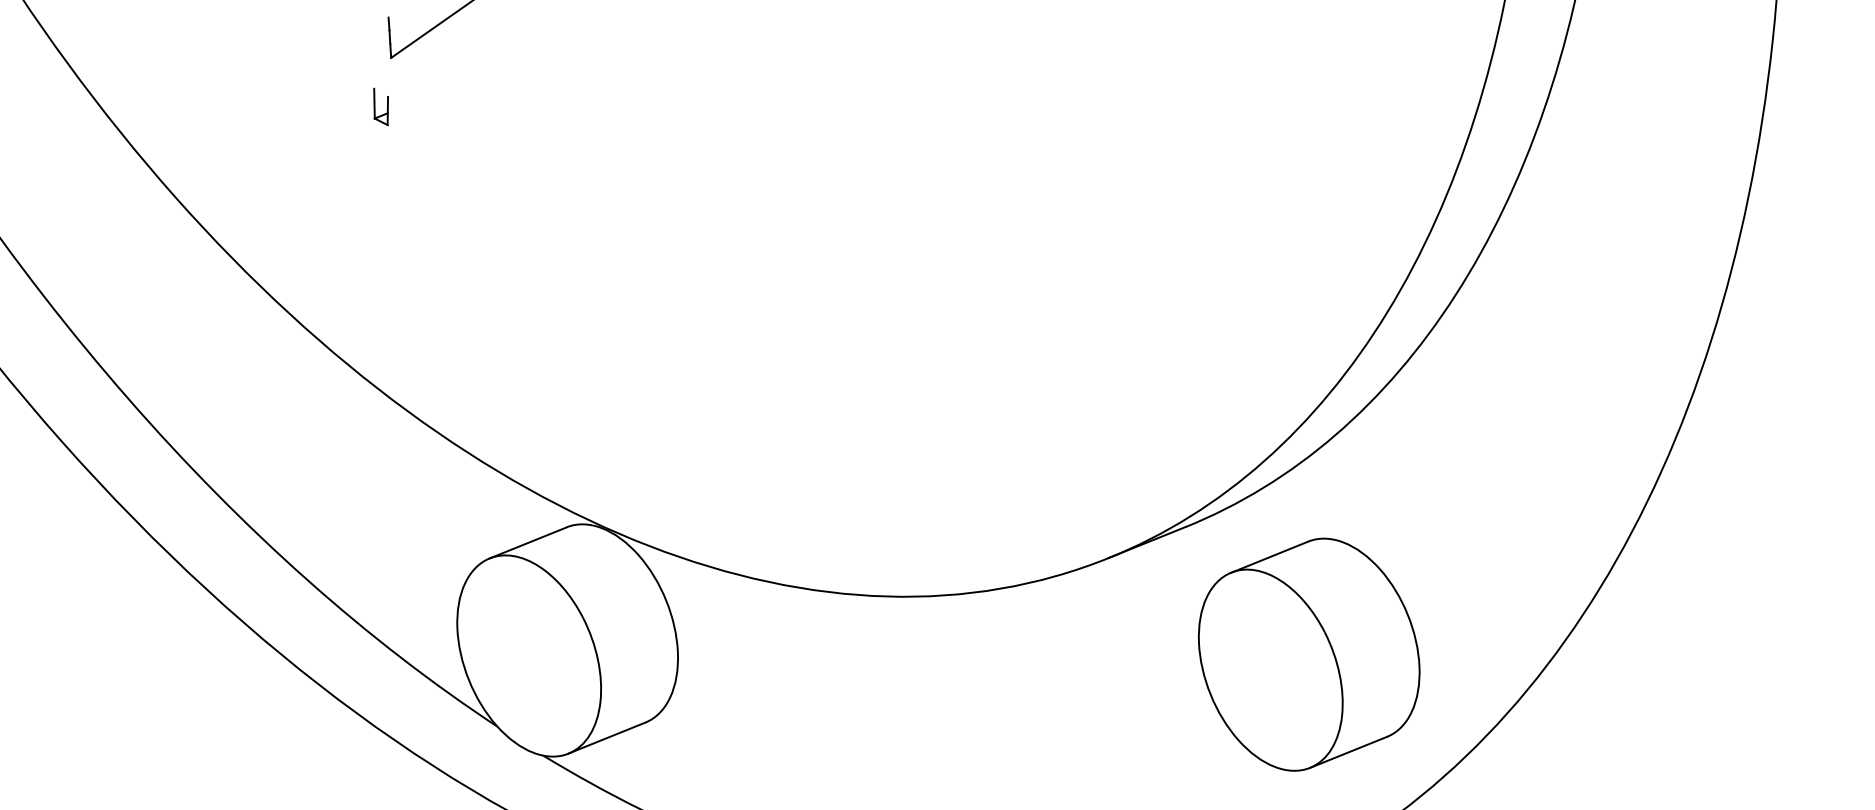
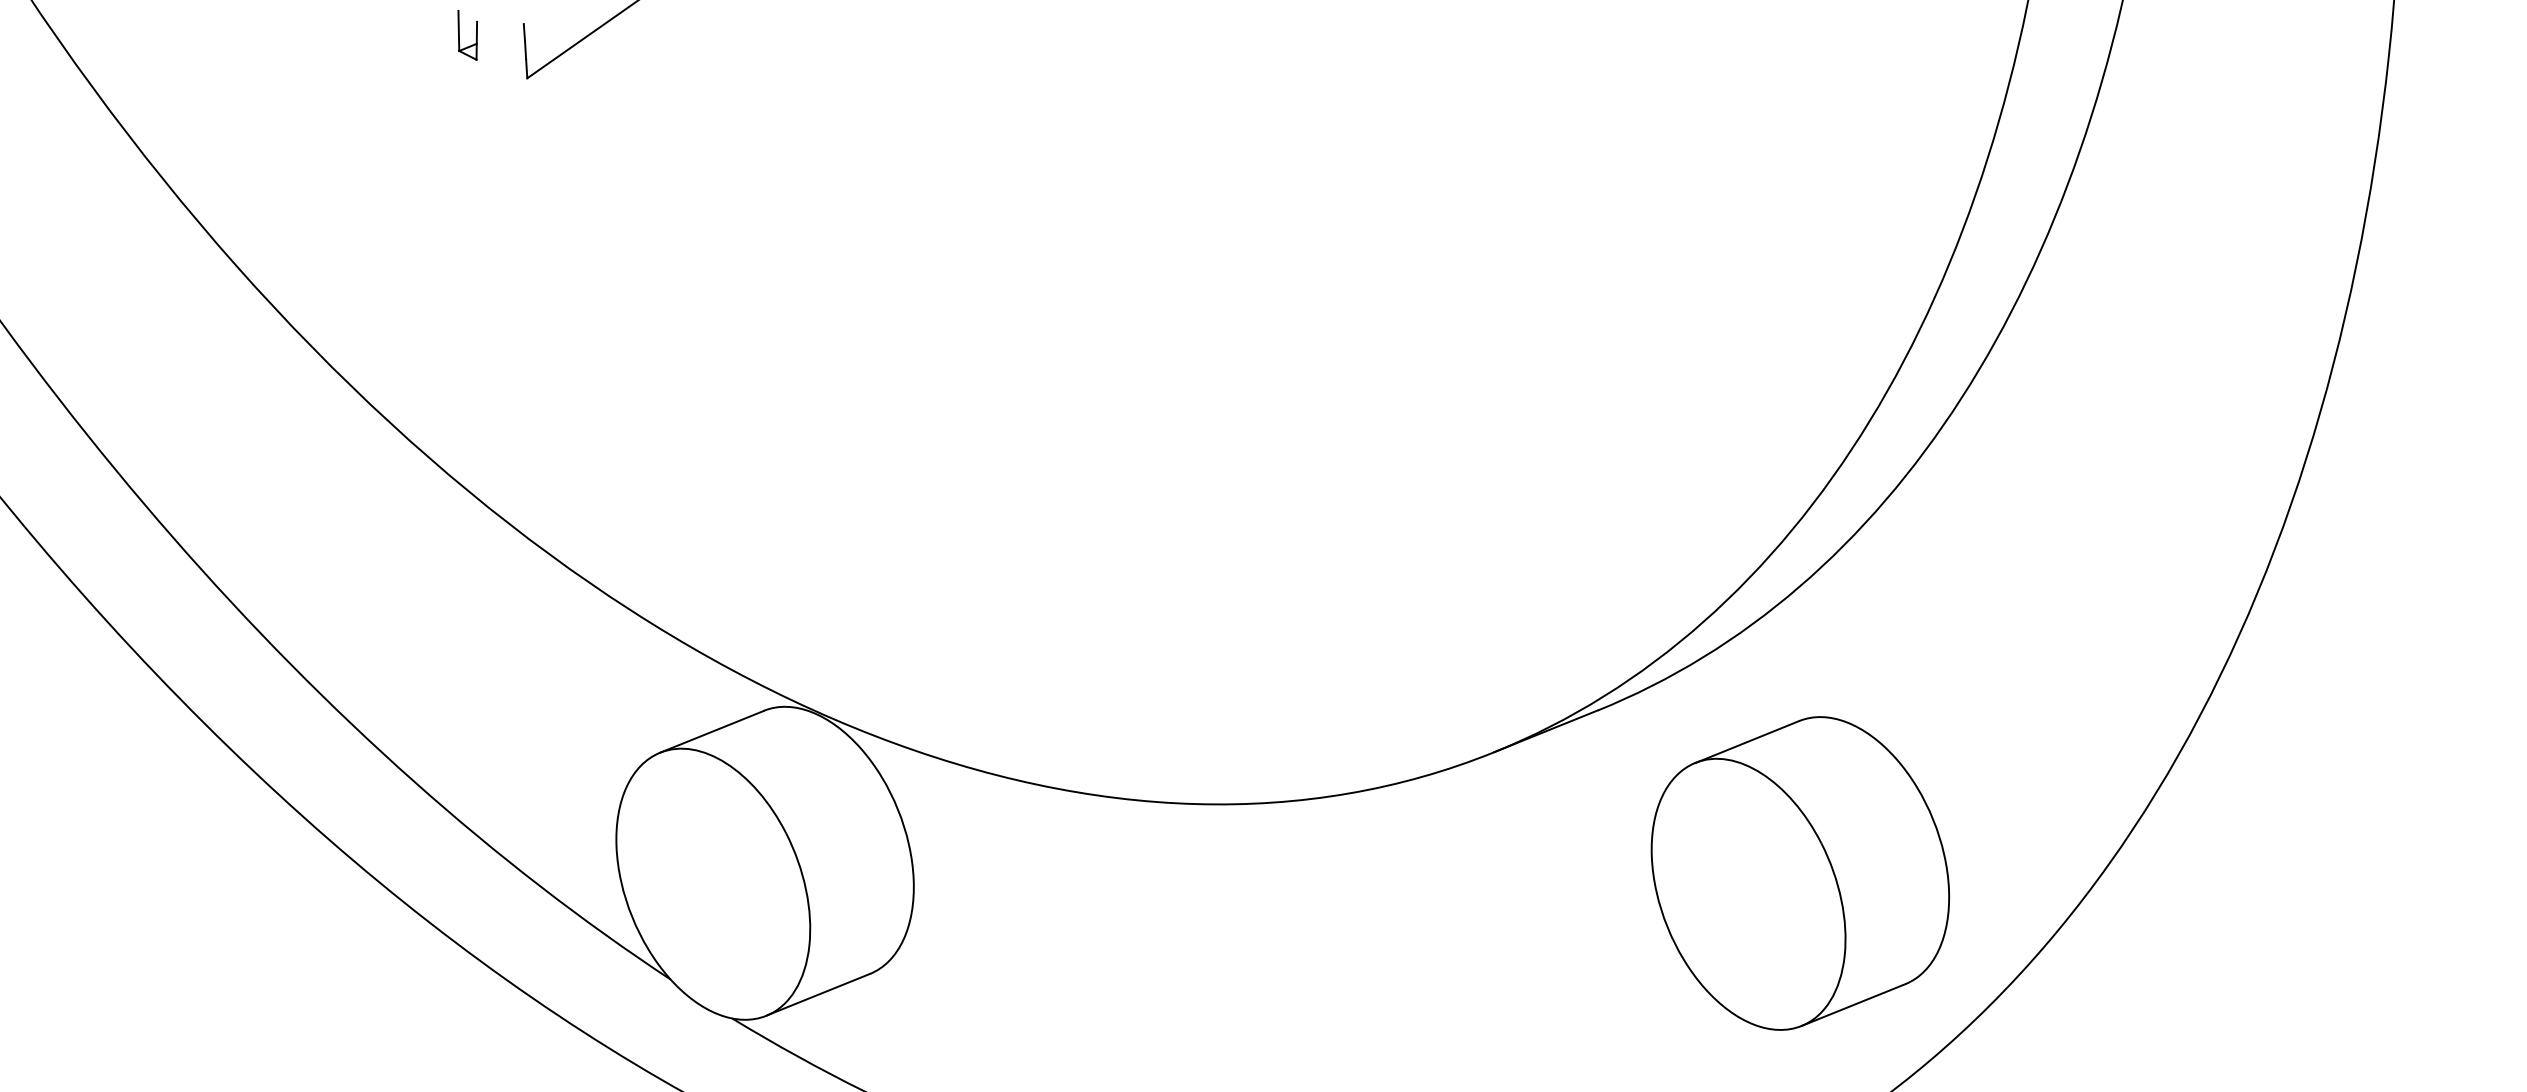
part: (374, 107) -> (459, 35), moved
part: (1309, 654) -> (1800, 873), moved

